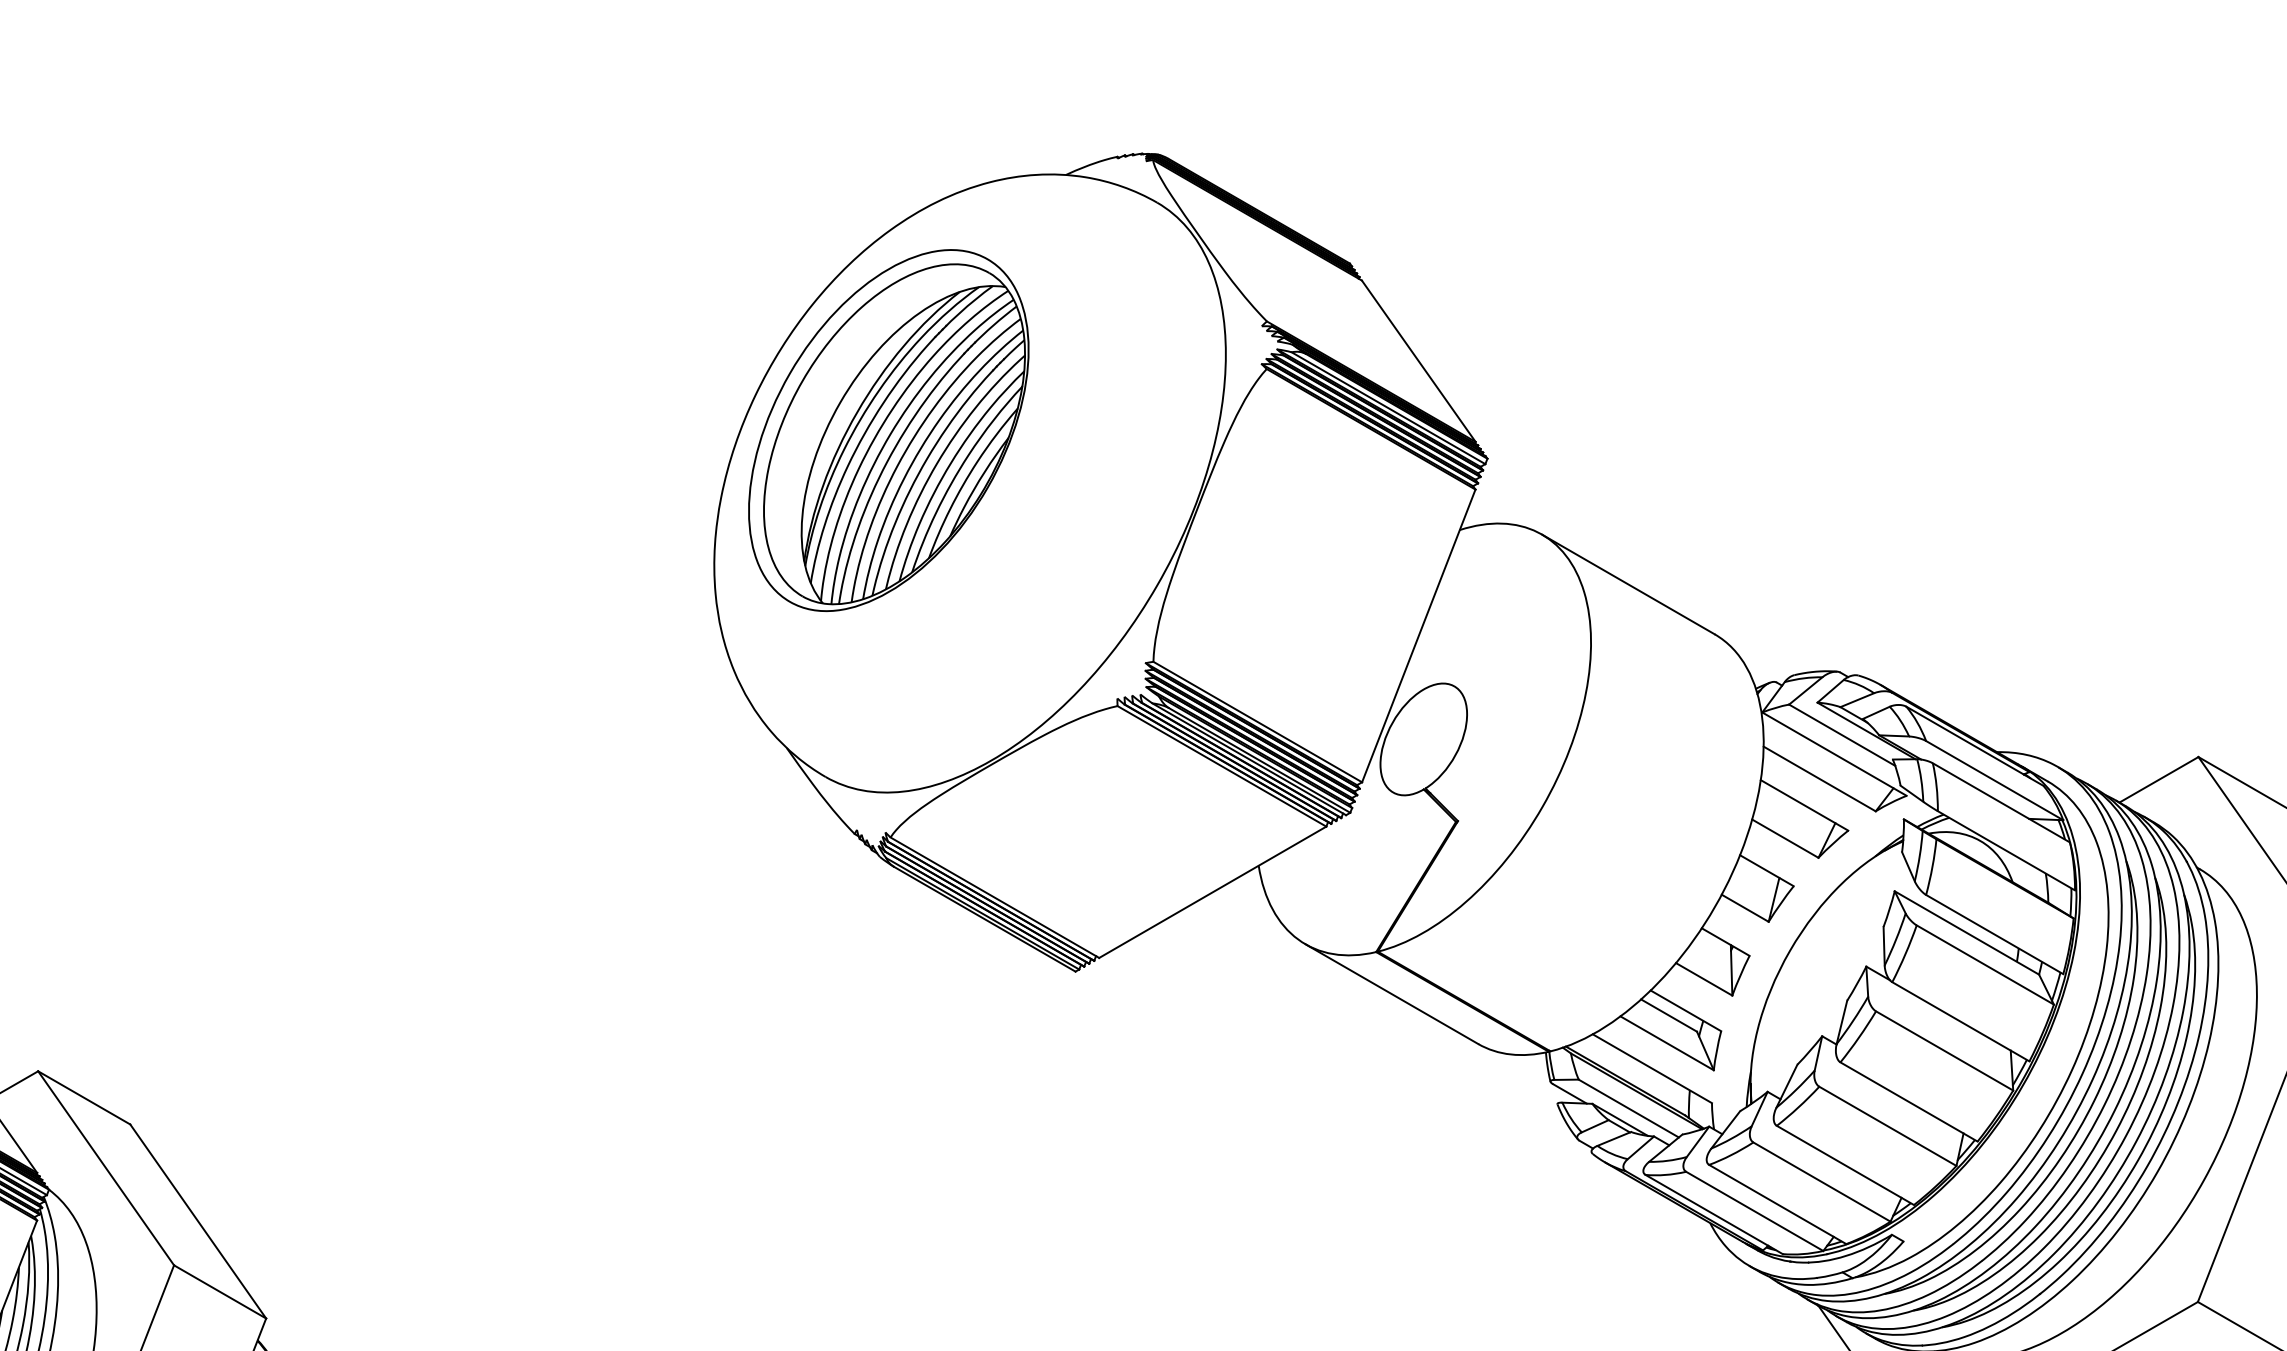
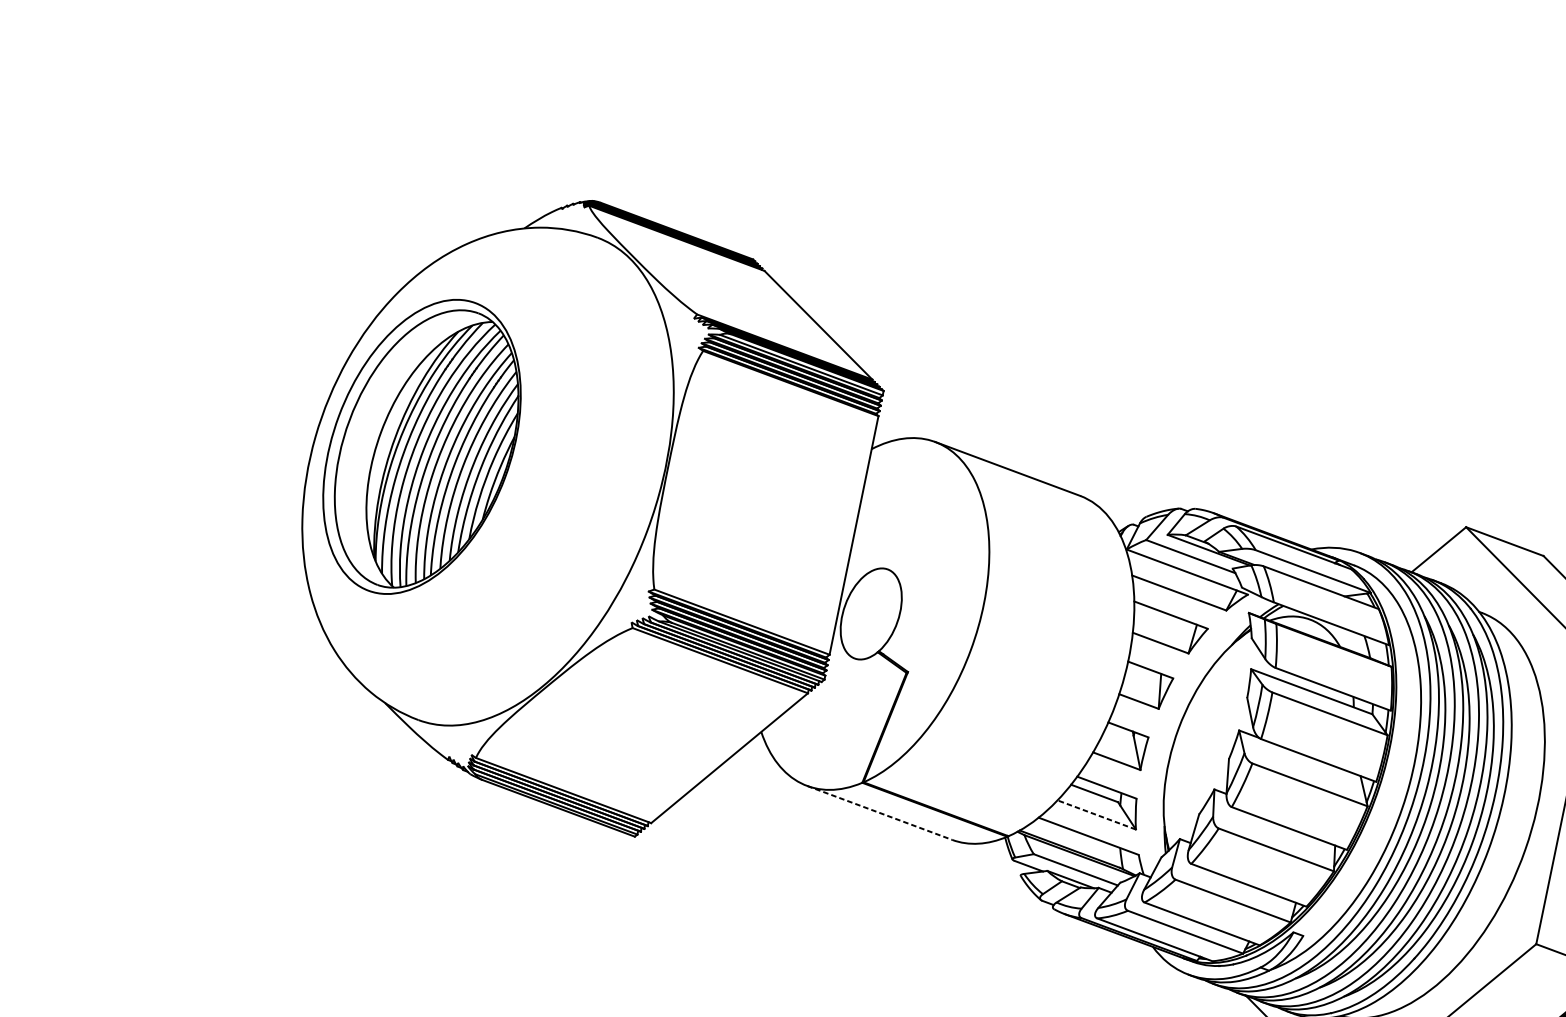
line: (1391, 994) -> (879, 813), solid -> dashed
line: (1667, 1043) -> (1097, 815), solid -> dashed

